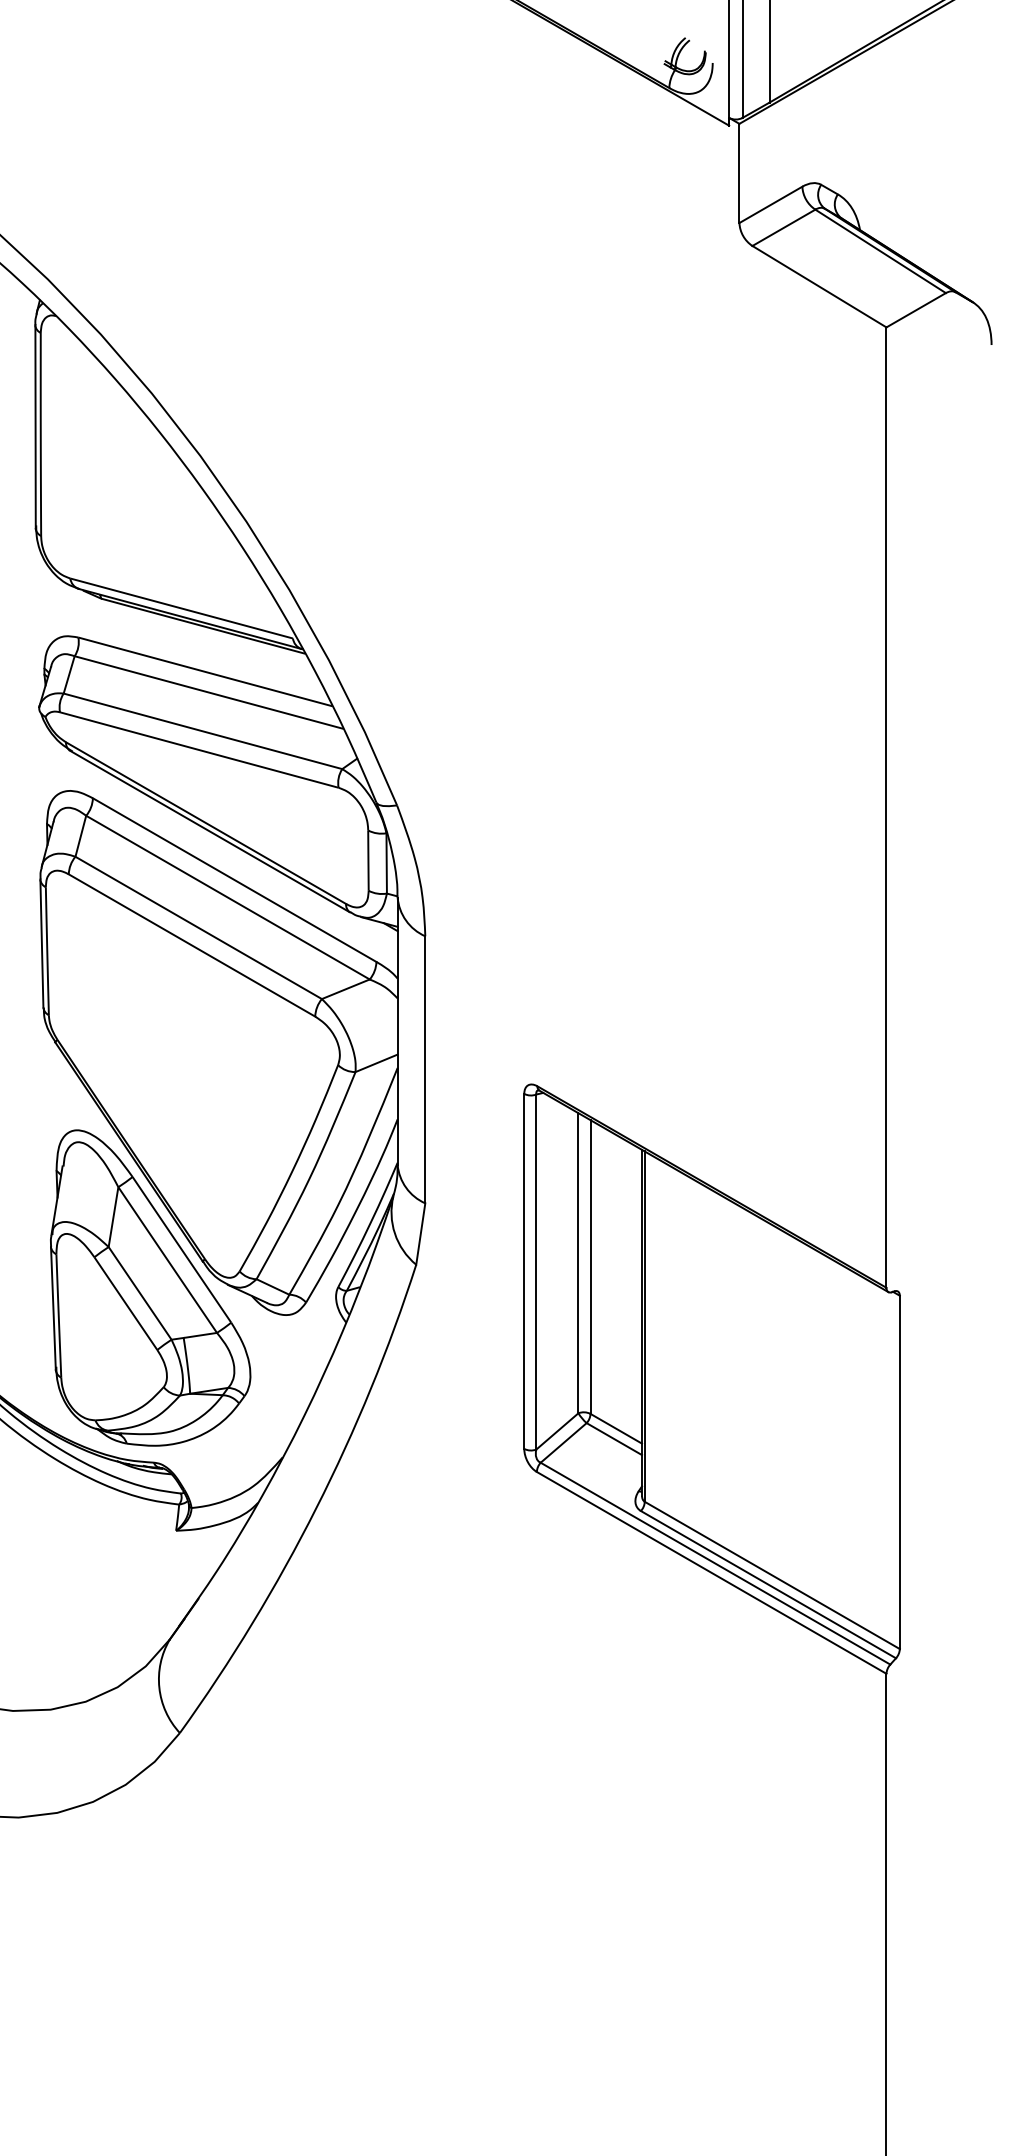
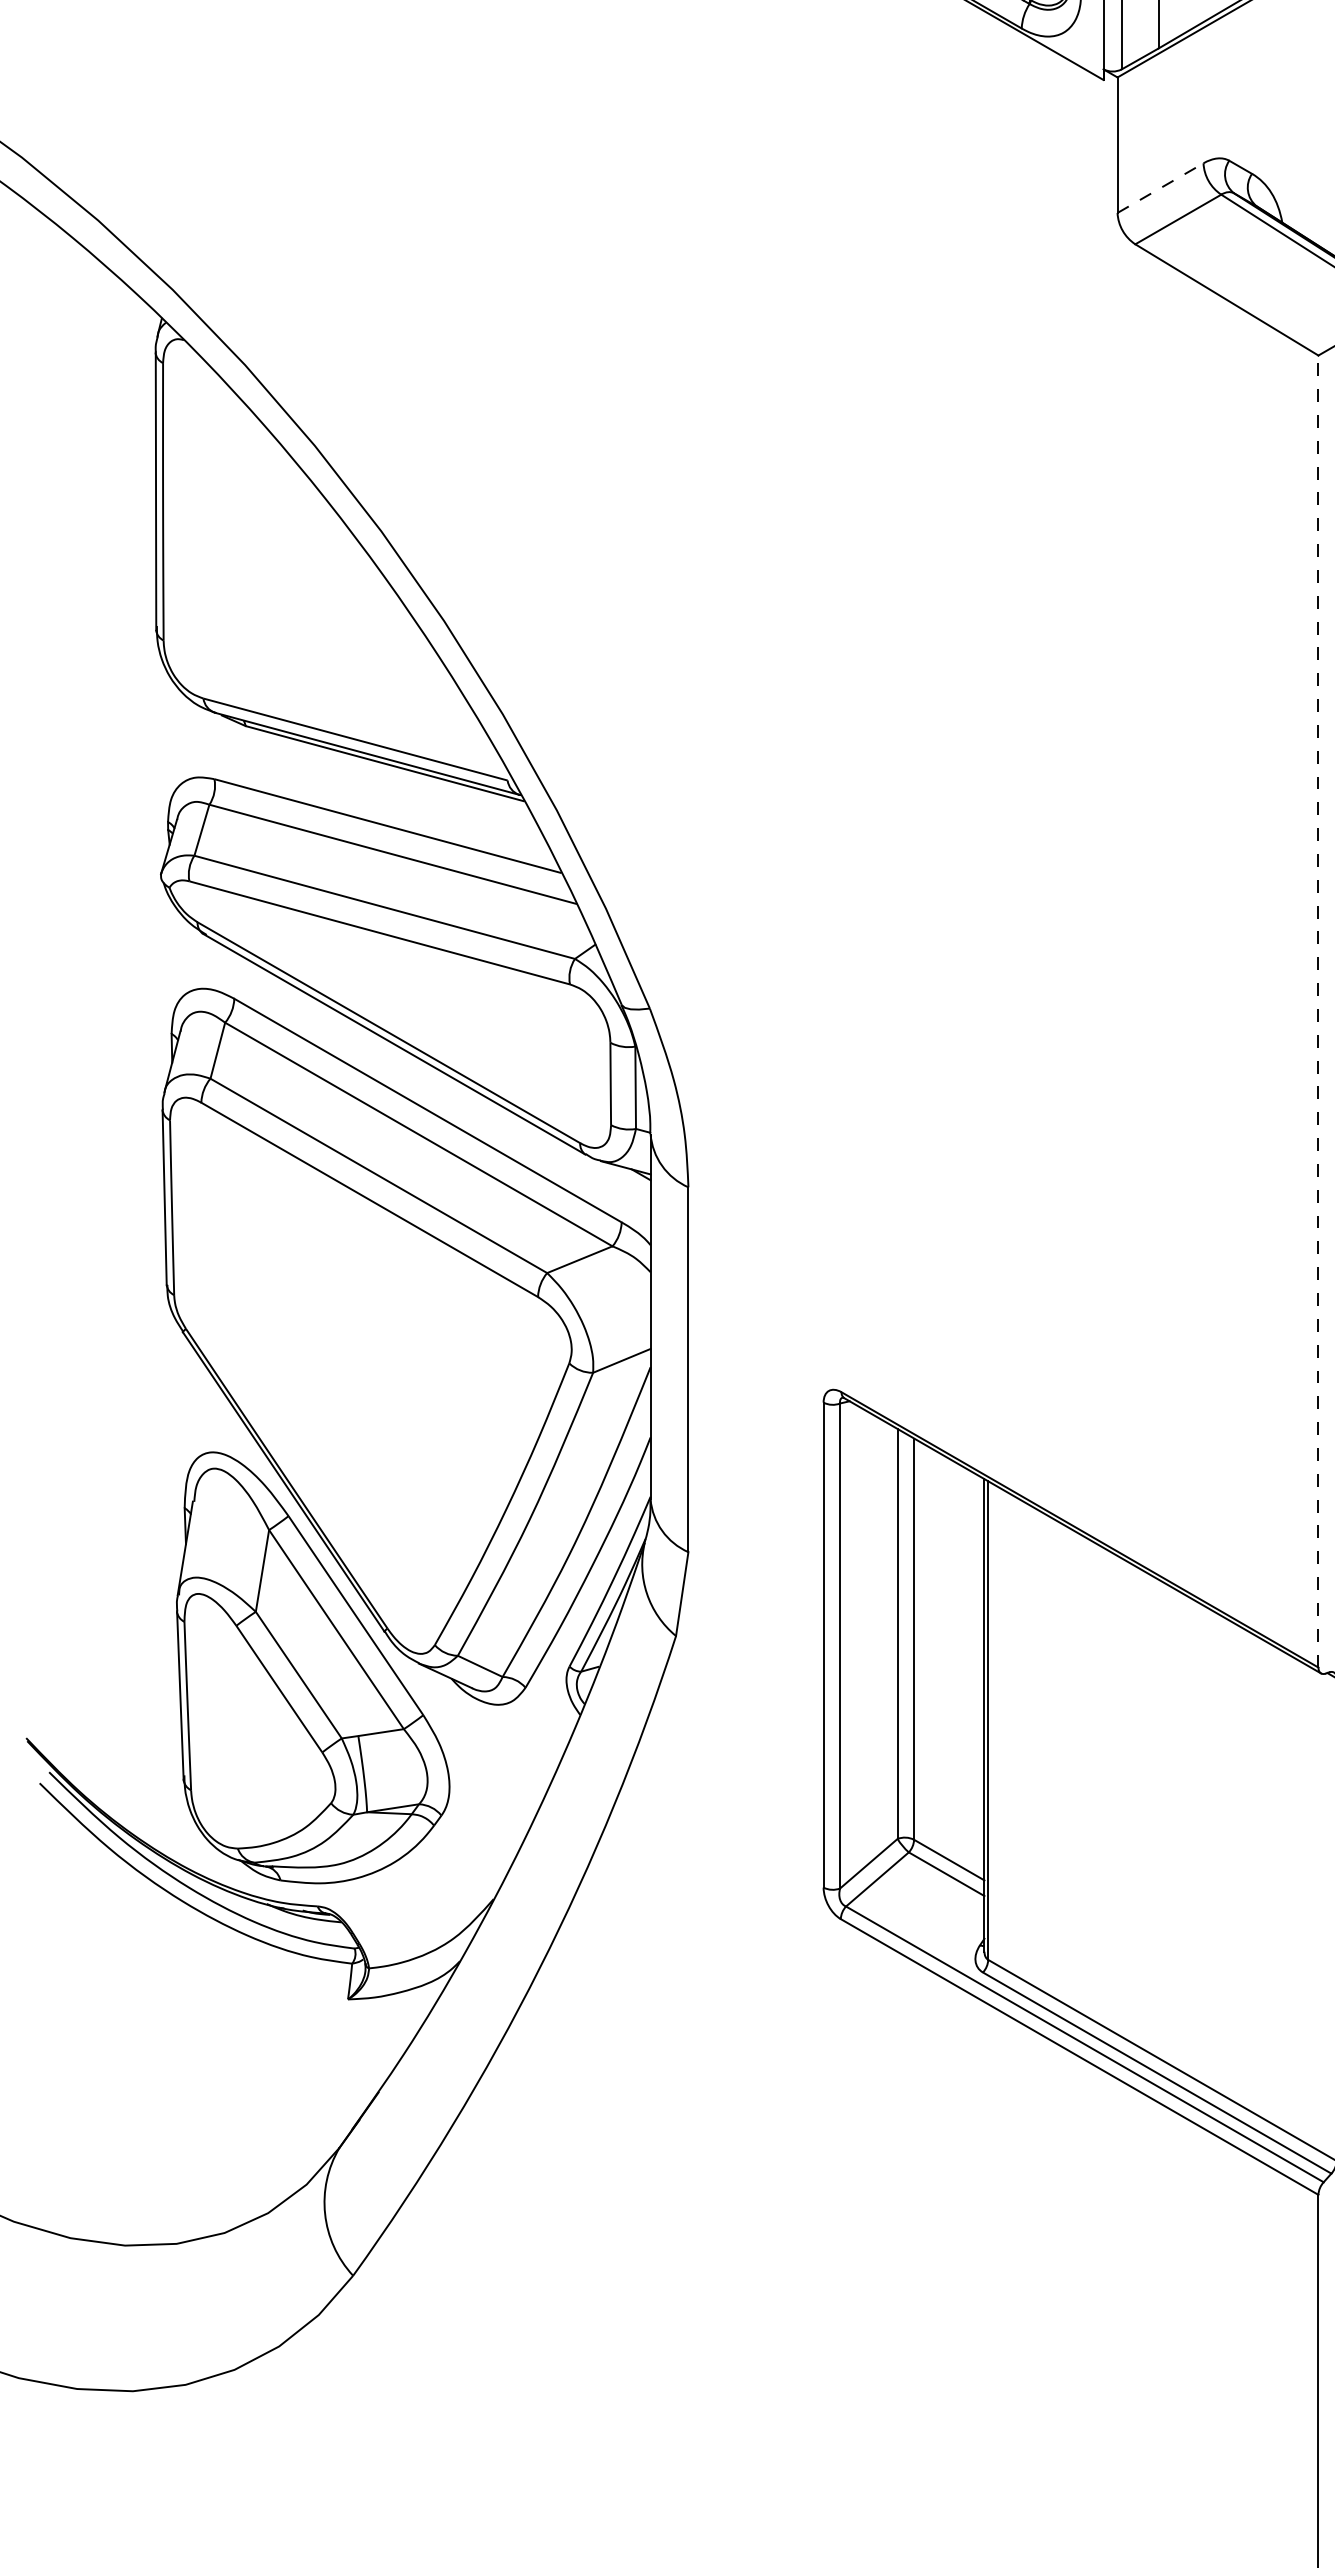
line: (771, 204) -> (1161, 187), solid -> dashed
line: (886, 807) -> (1318, 1011), solid -> dashed

